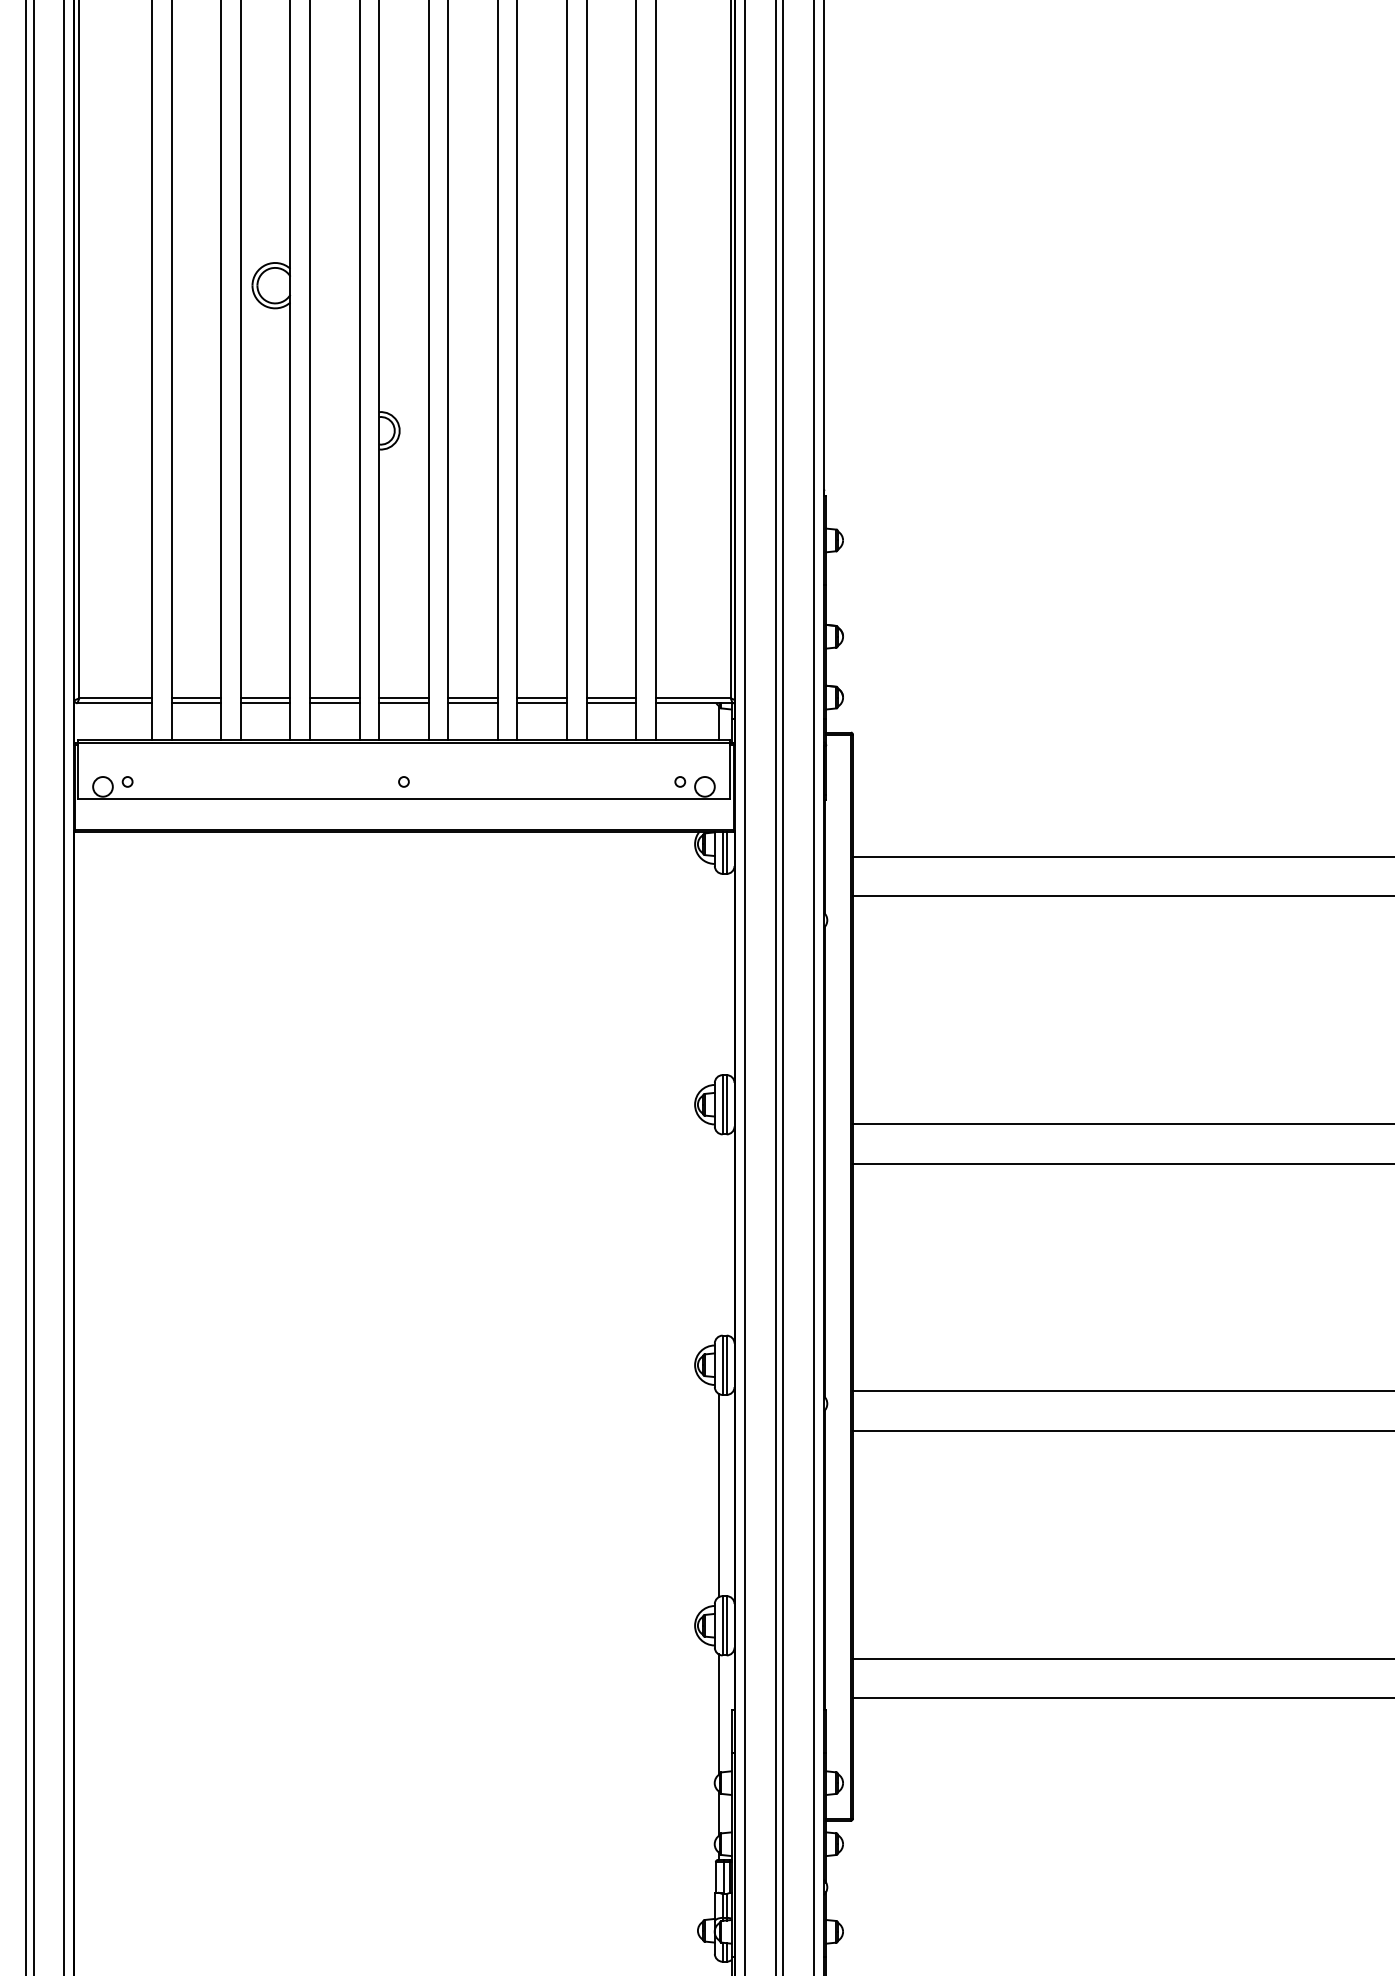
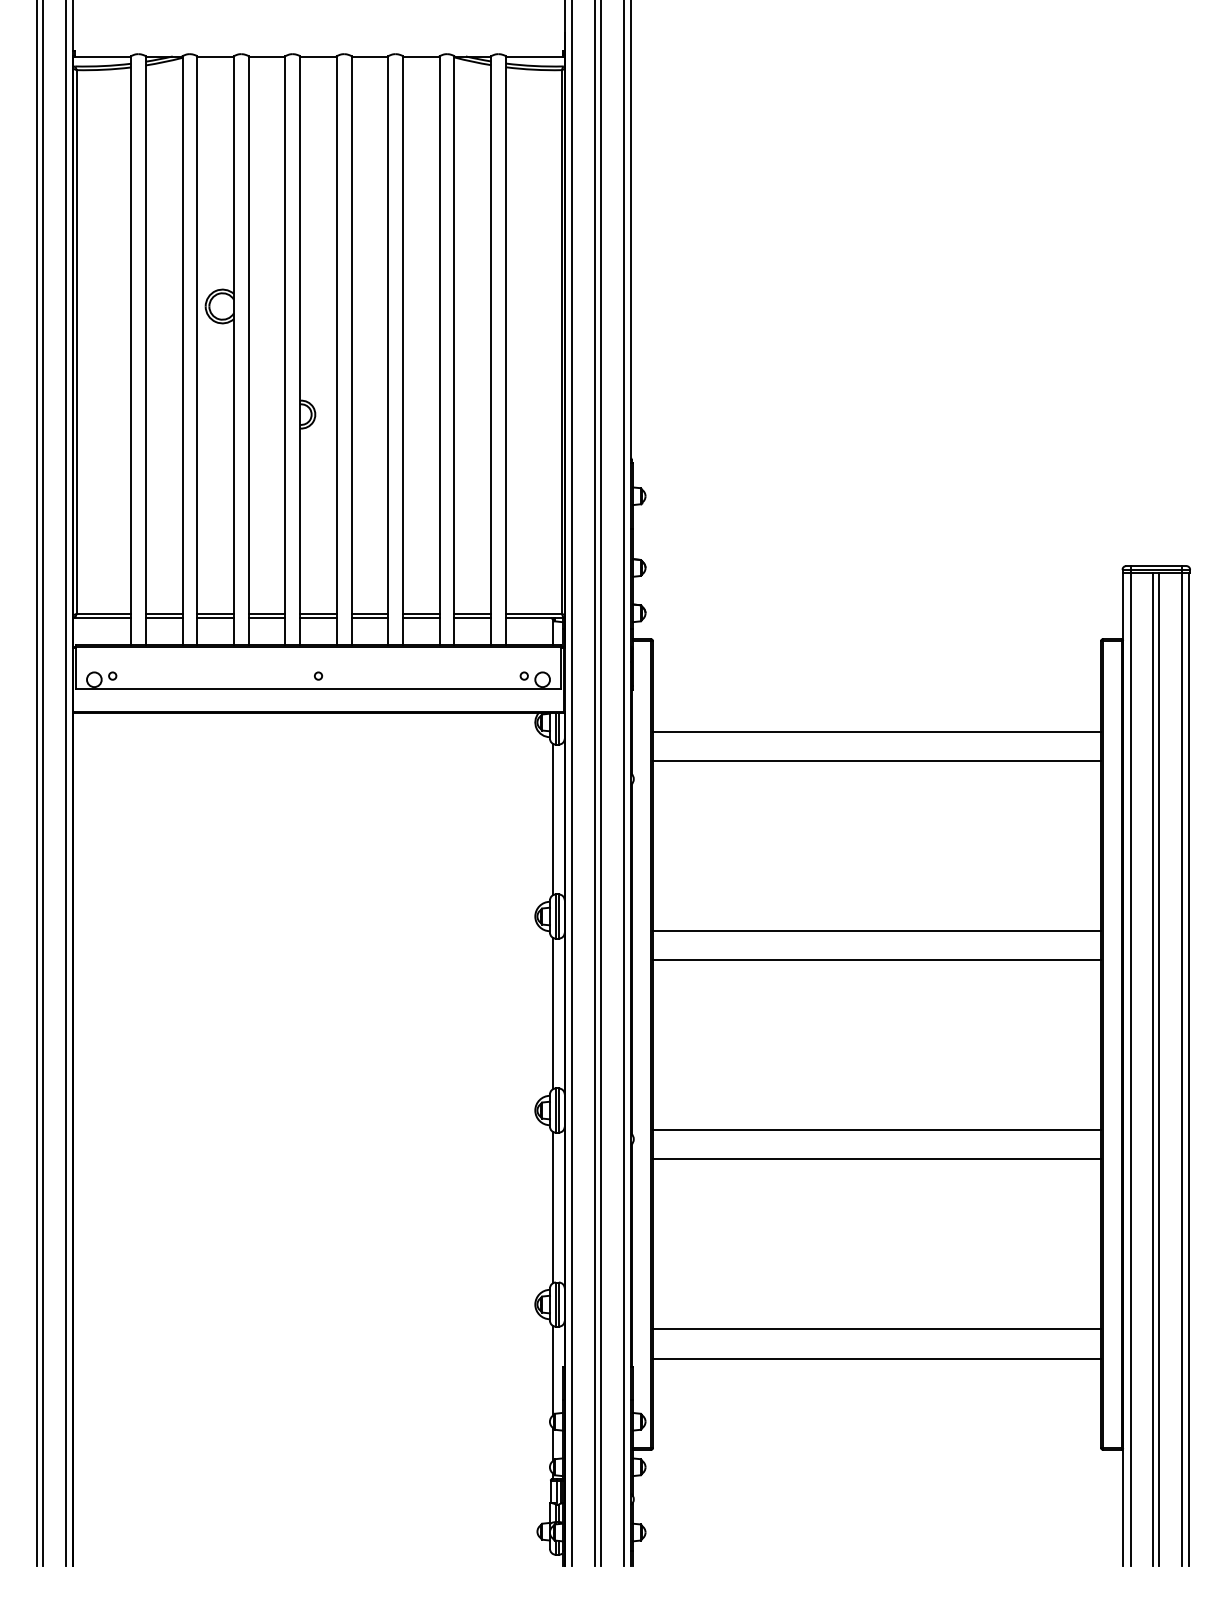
line: (718, 974) -> (552, 819), added
line: (718, 1234) -> (552, 1013), added

